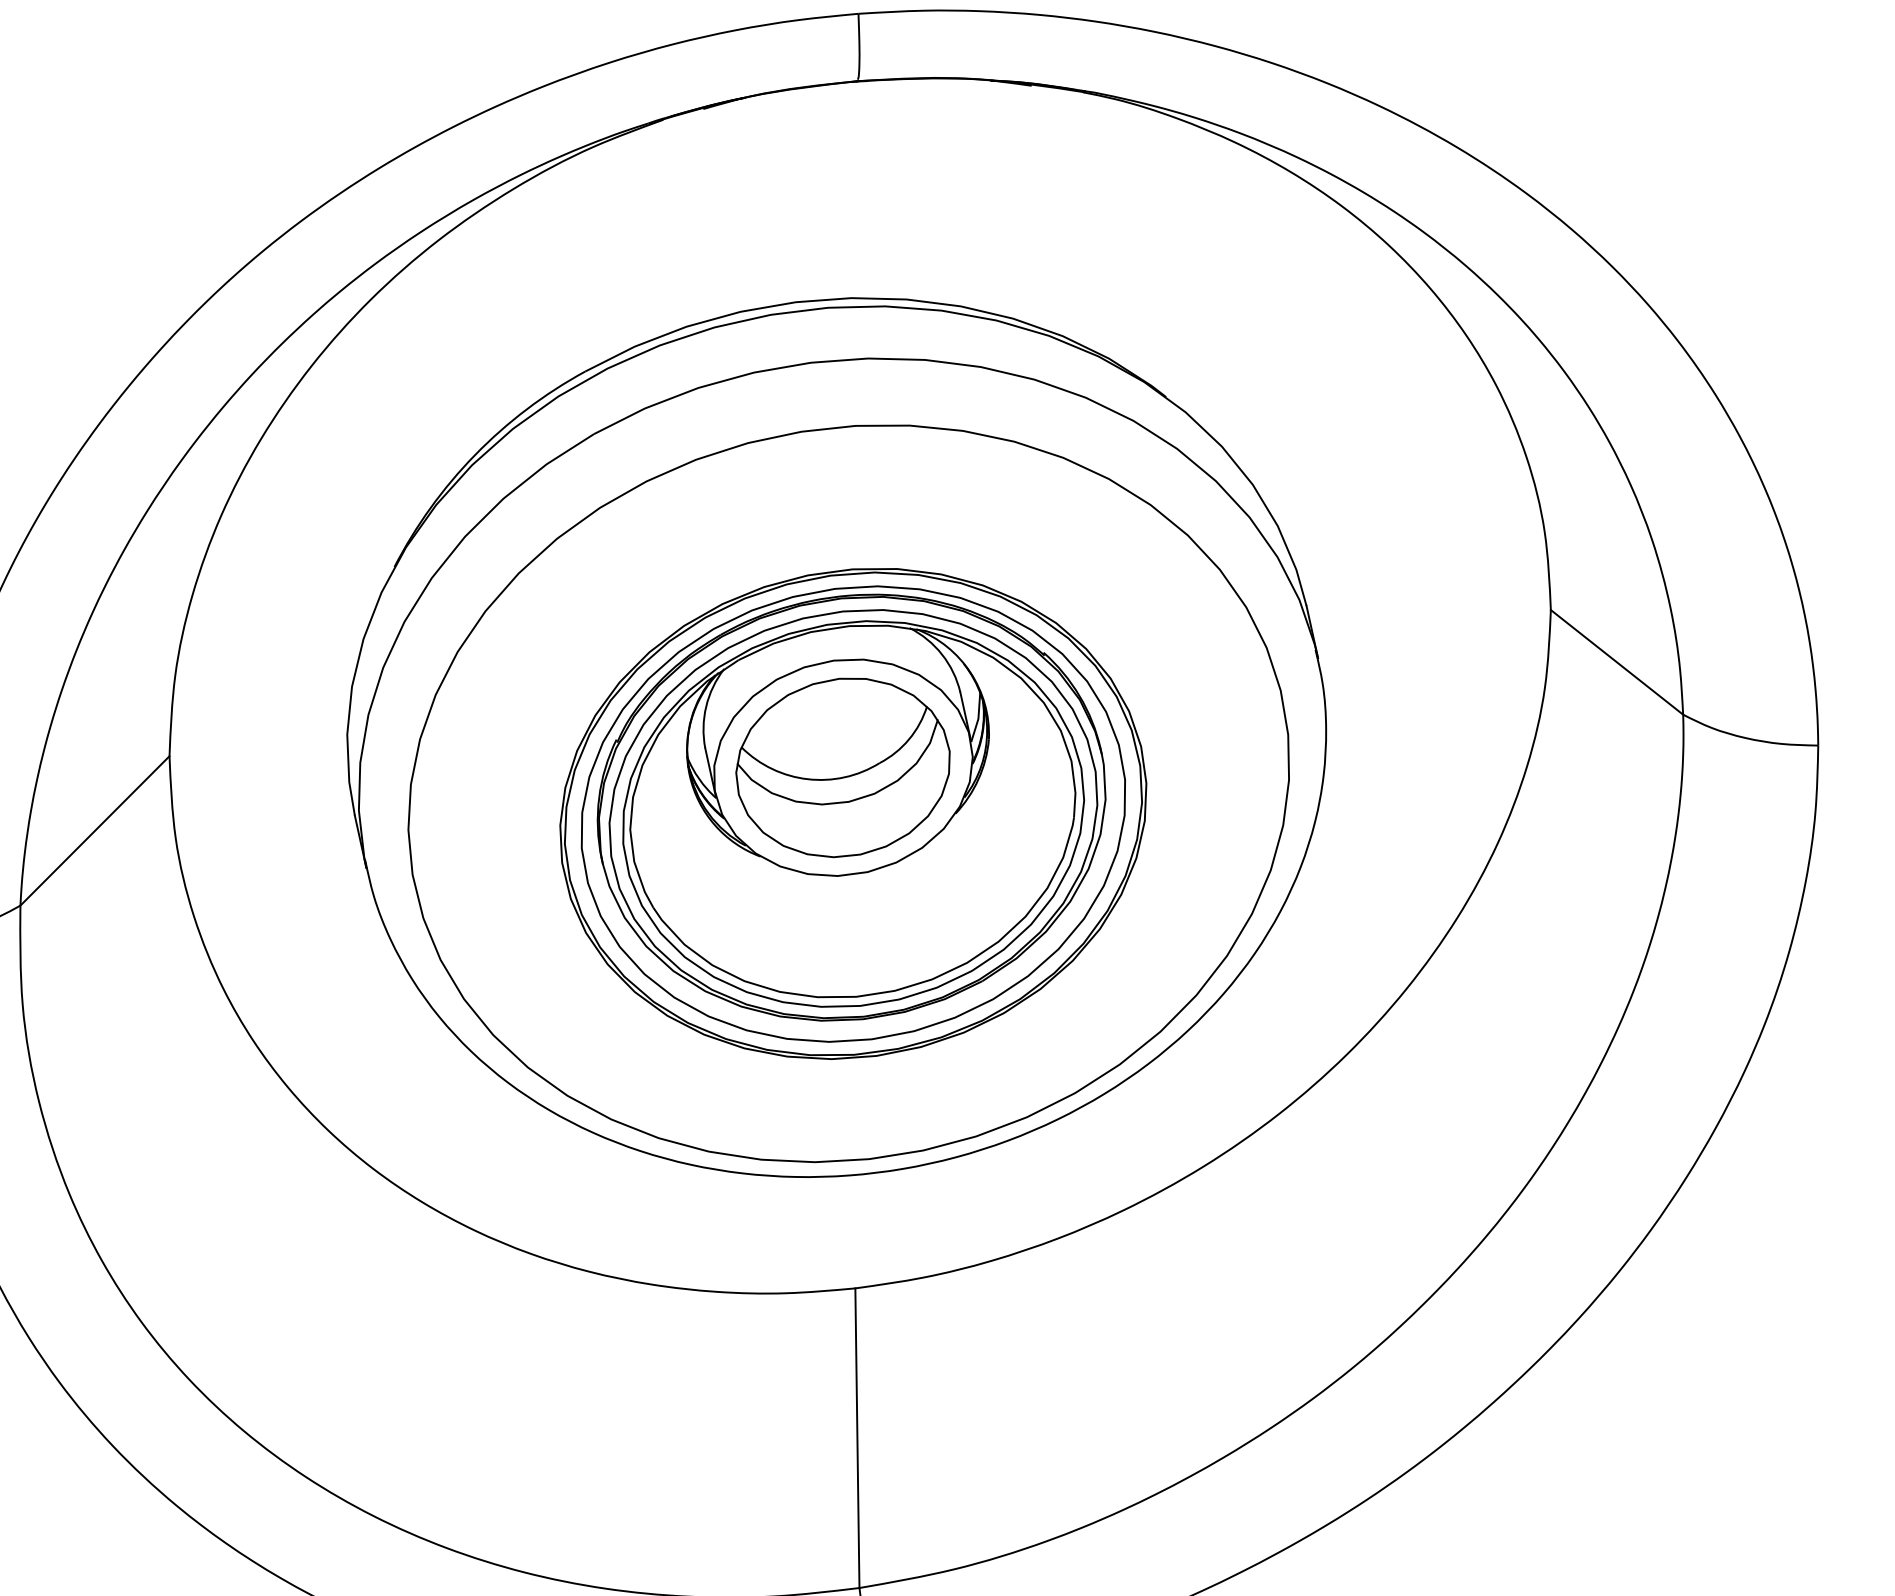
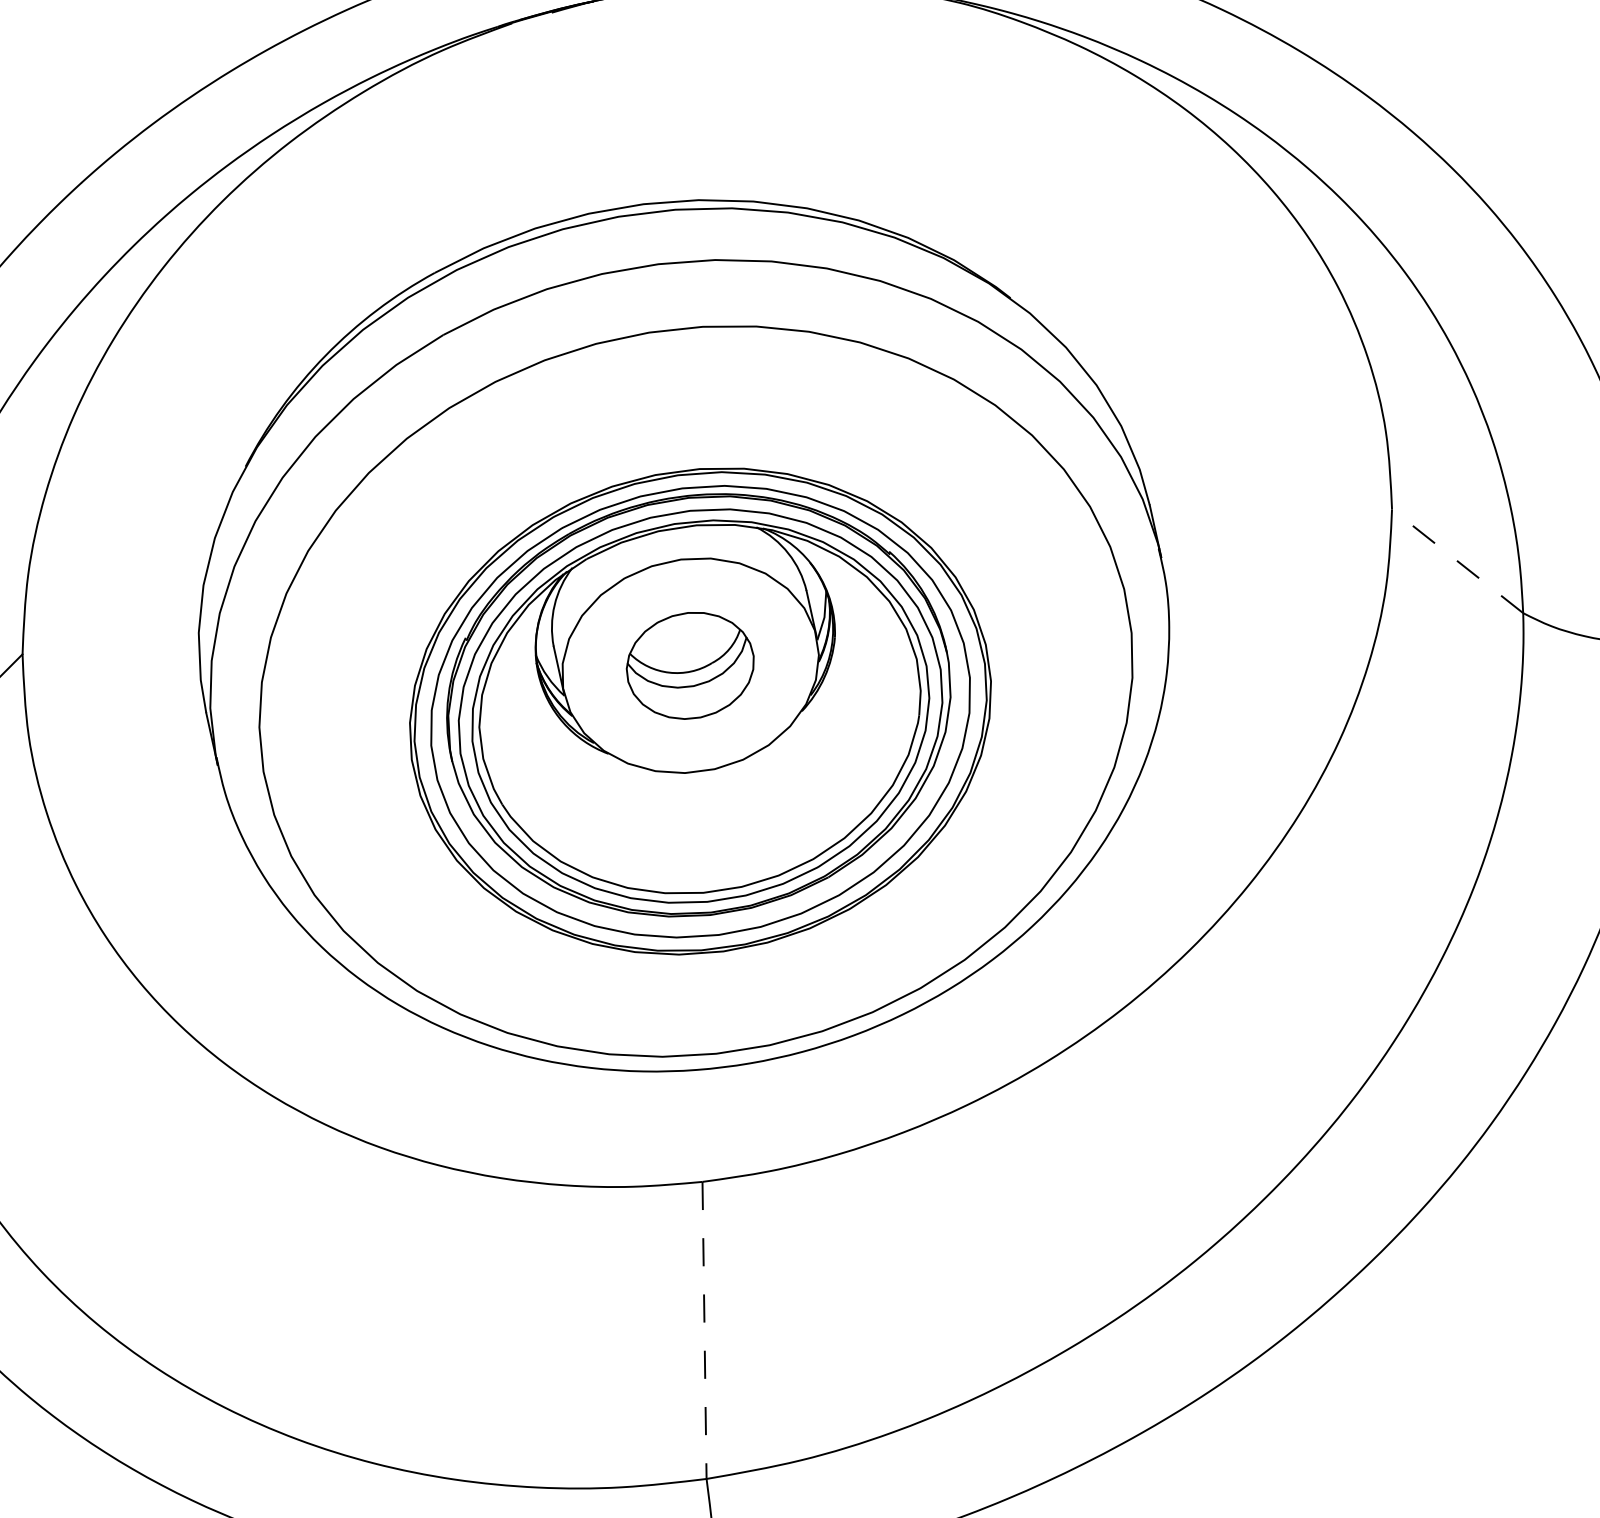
line: (1616, 662) -> (1457, 561), solid -> dashed
part: (842, 767) -> (689, 665), size x0.6
line: (857, 1438) -> (704, 1330), solid -> dashed

